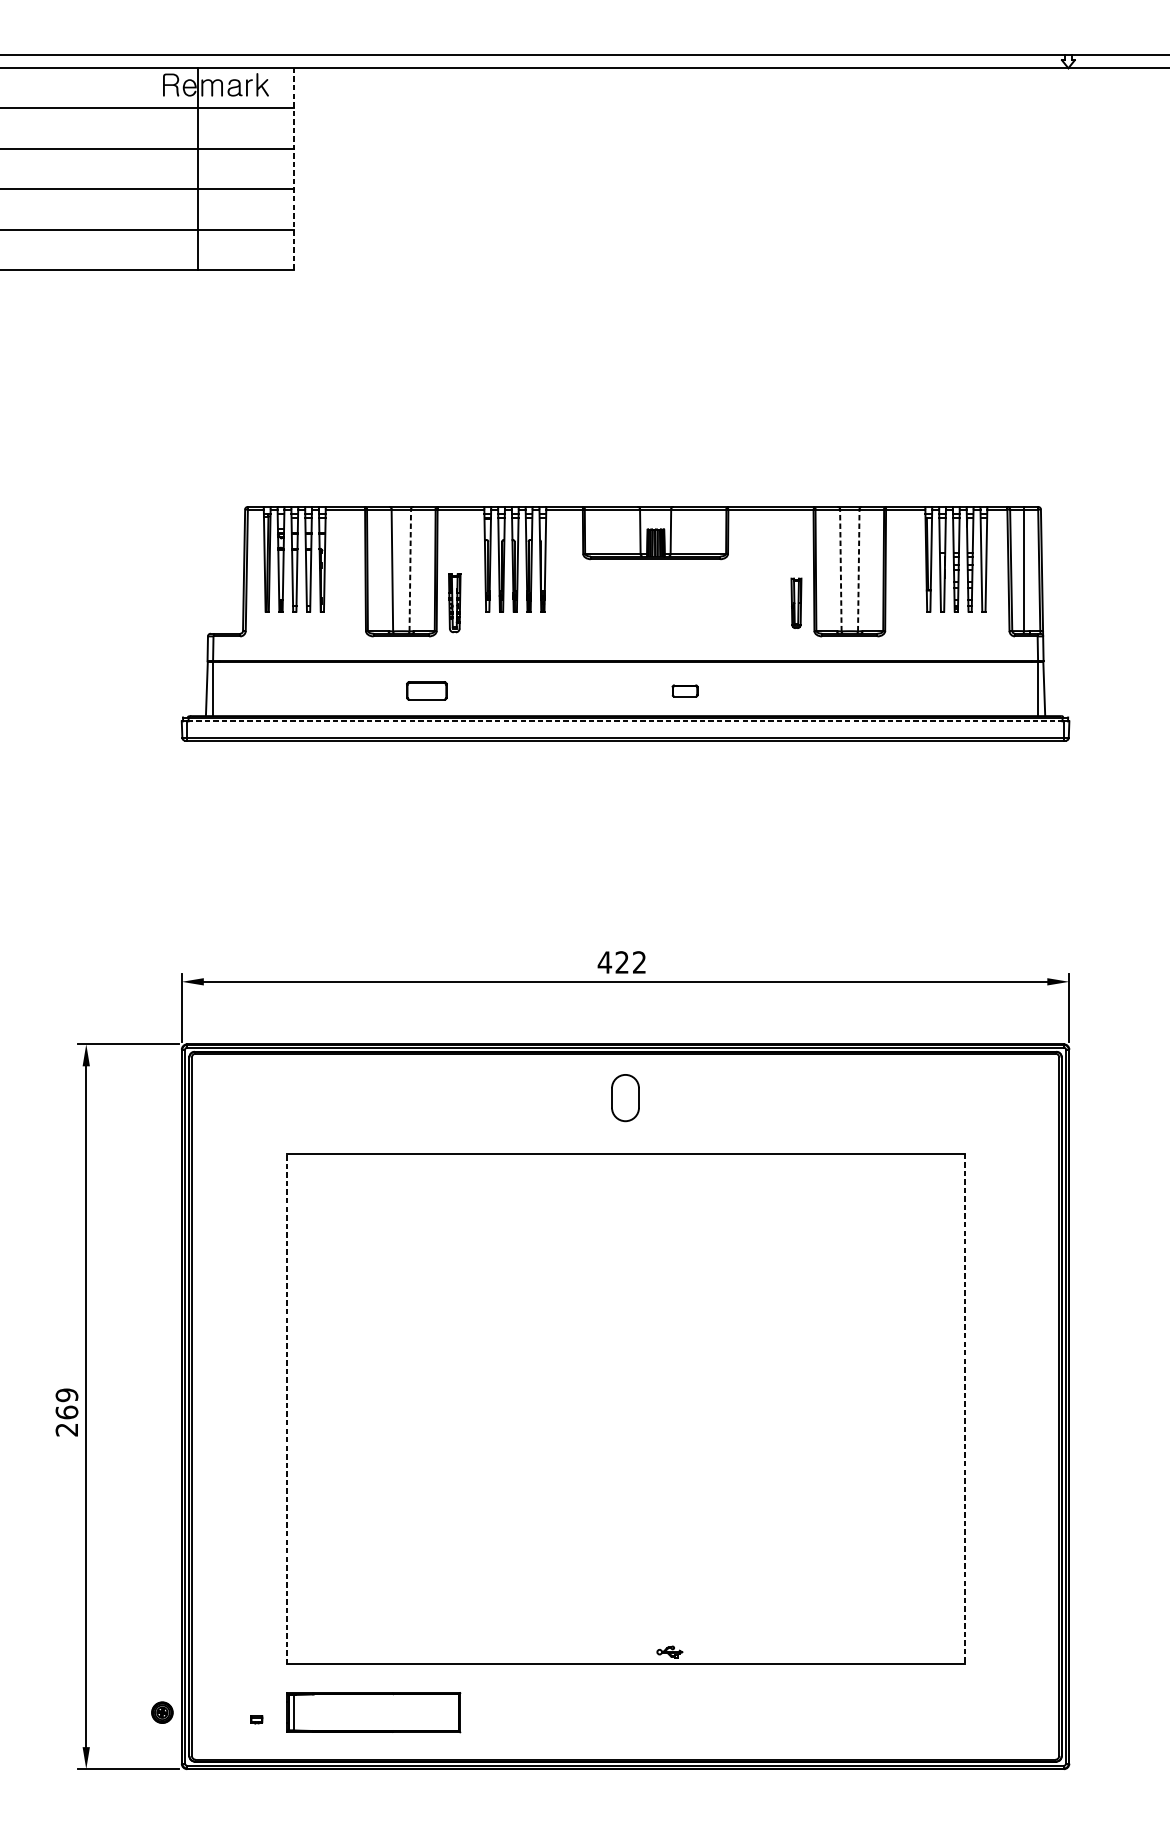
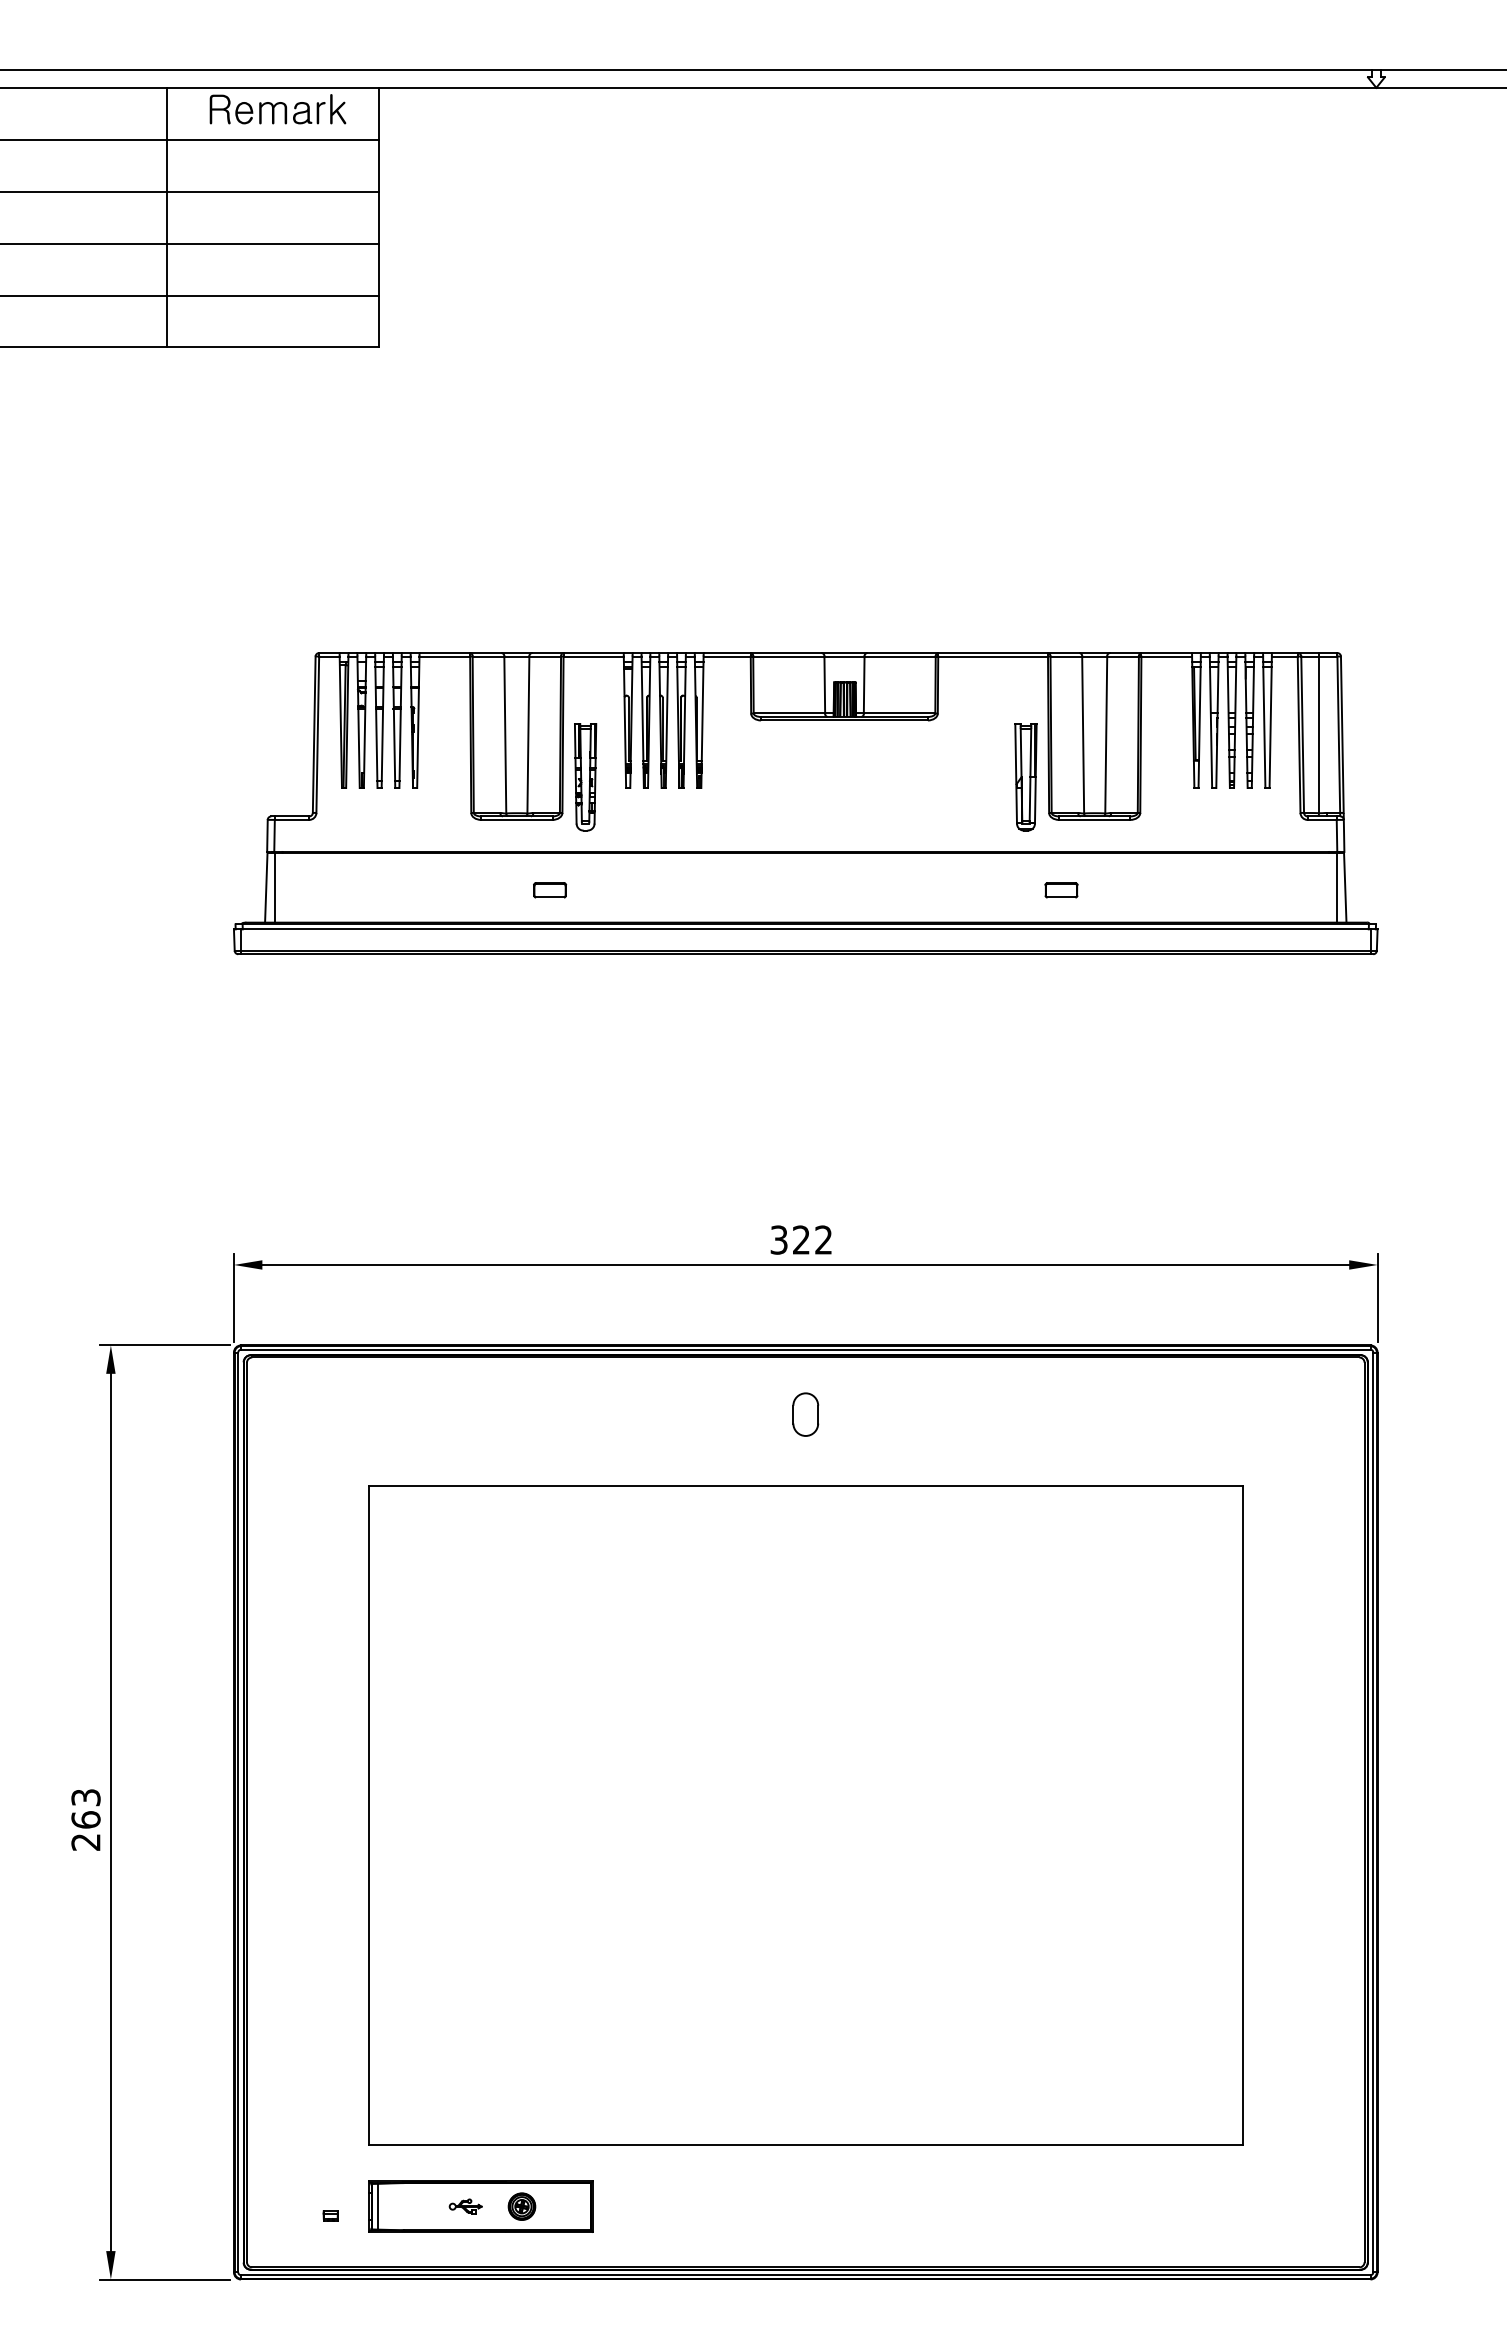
line: (198, 168) -> (167, 217), moved
line: (294, 168) -> (379, 217), dashed -> solid
line: (410, 570) -> (528, 734), dashed -> solid
line: (841, 570) -> (1083, 734), dashed -> solid
line: (858, 570) -> (1106, 734), dashed -> solid
part: (454, 603) -> (585, 777), size x1.43
part: (796, 603) -> (1025, 777), size x1.67
part: (427, 691) -> (550, 890), size x0.62
part: (685, 691) -> (1061, 890), moved
line: (625, 721) -> (805, 929), dashed -> solid
text: (604, 962) -> (778, 1239), 422 -> 322
part: (625, 1097) -> (805, 1414), size x0.71
text: (66, 1395) -> (85, 1797), 269 -> 263
line: (286, 1408) -> (368, 1814), dashed -> solid
line: (964, 1409) -> (1242, 1815), dashed -> solid
part: (669, 1652) -> (465, 2206), moved
part: (162, 1712) -> (521, 2206), moved

